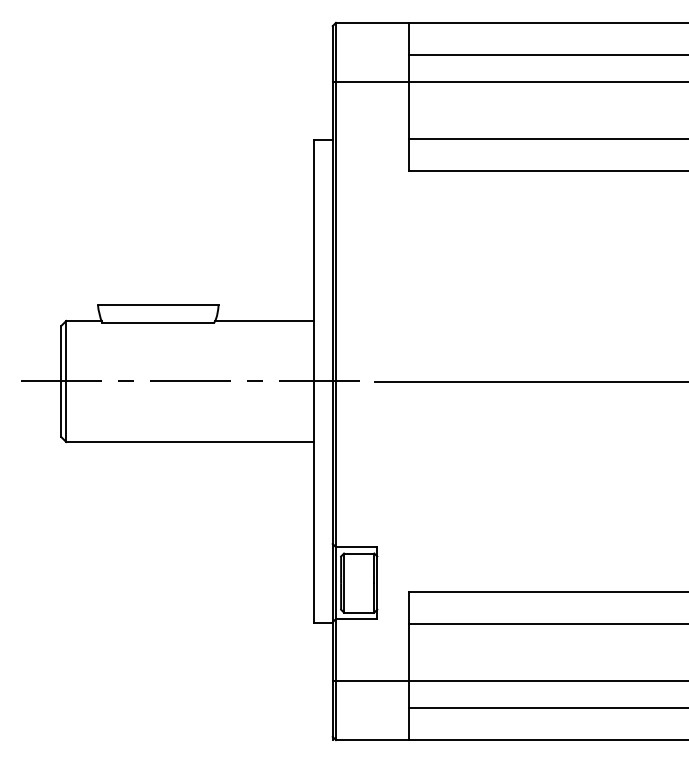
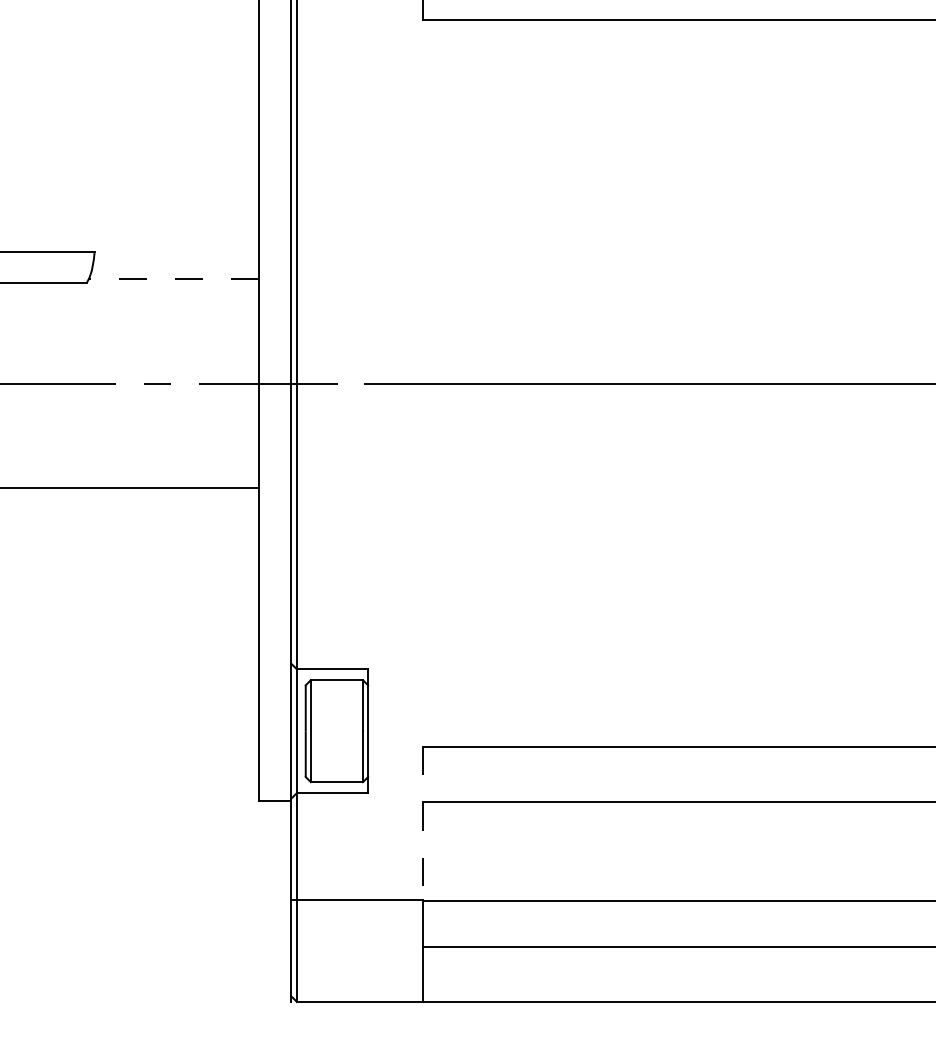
line: (263, 320) -> (171, 278), solid -> dashed
line: (409, 636) -> (423, 823), solid -> dashed

